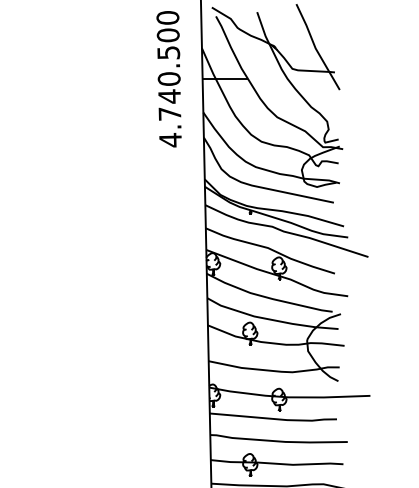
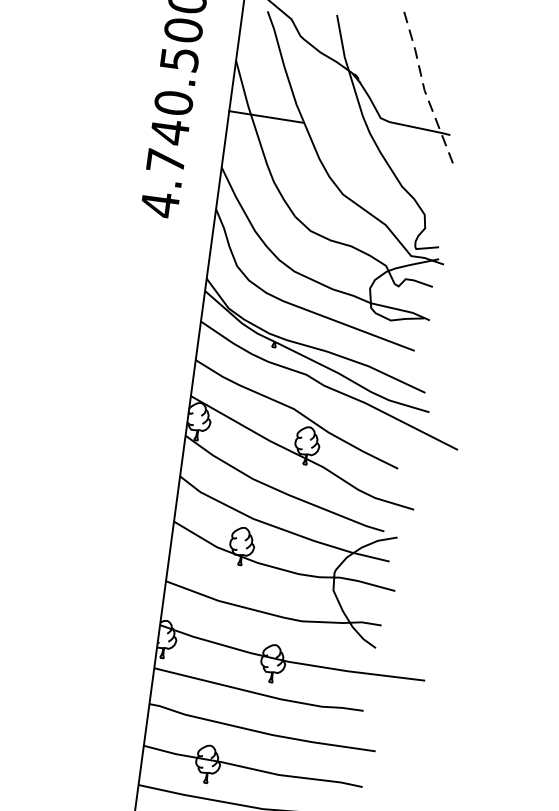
line: (315, 48) -> (424, 90), solid -> dashed

